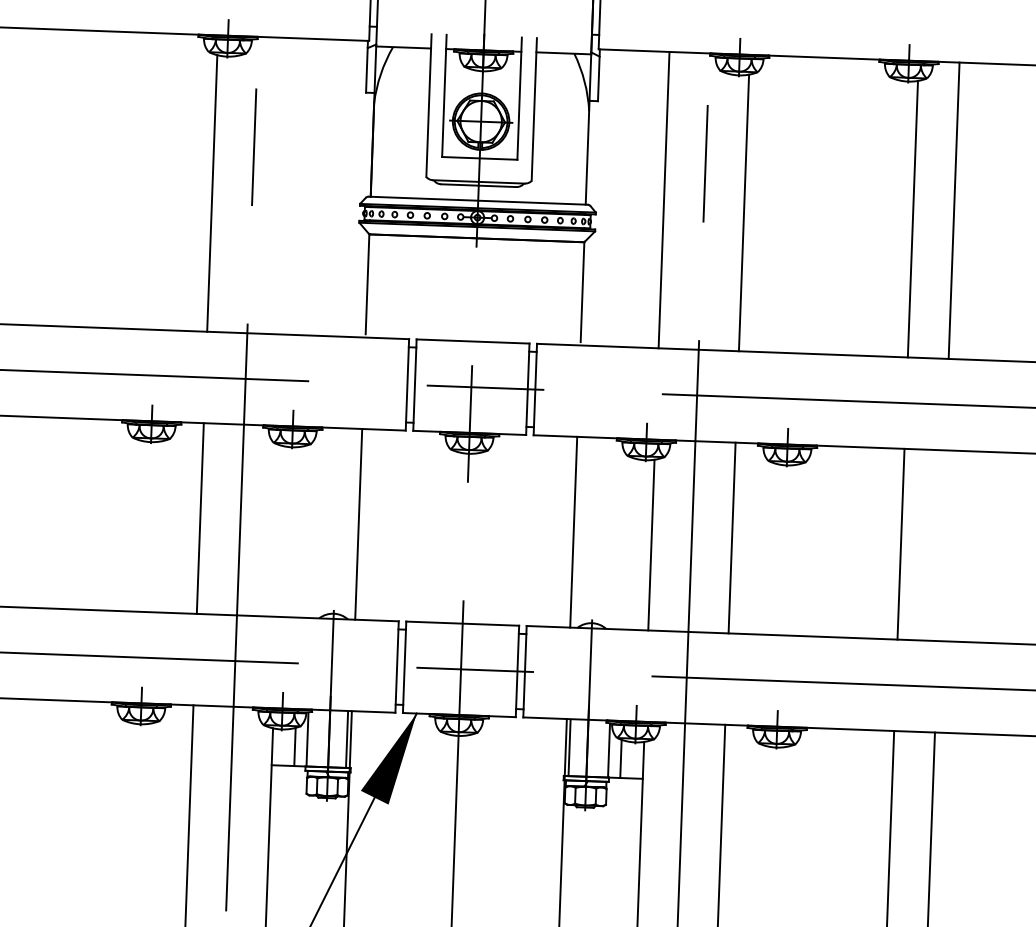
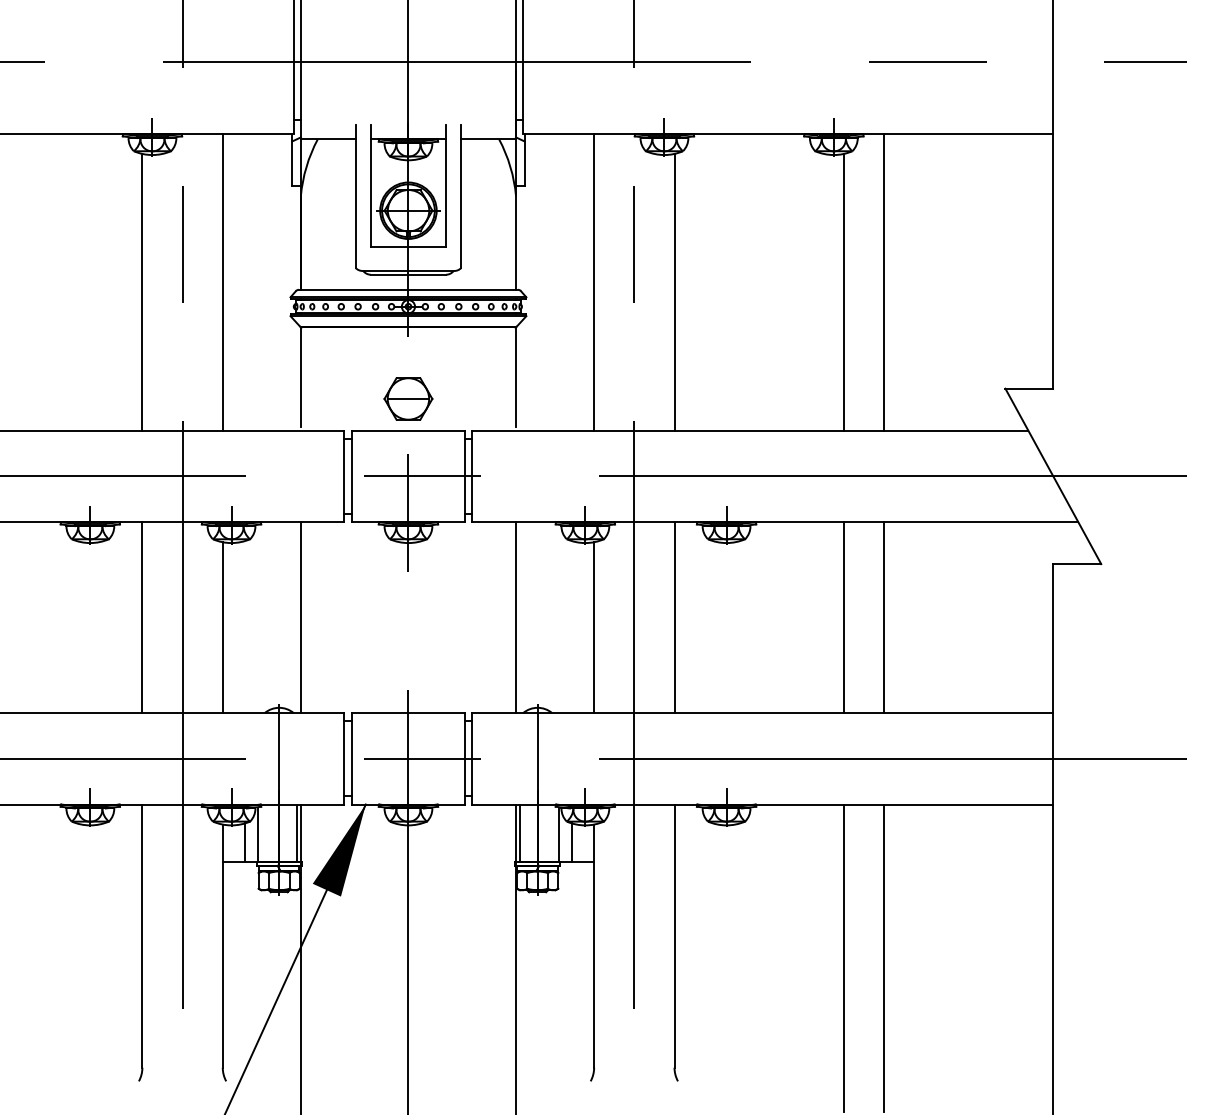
line: (292, 186) -> (222, 282), added
part: (474, 309) -> (408, 398), added
line: (280, 531) -> (222, 627), added
line: (941, 545) -> (884, 617), added

